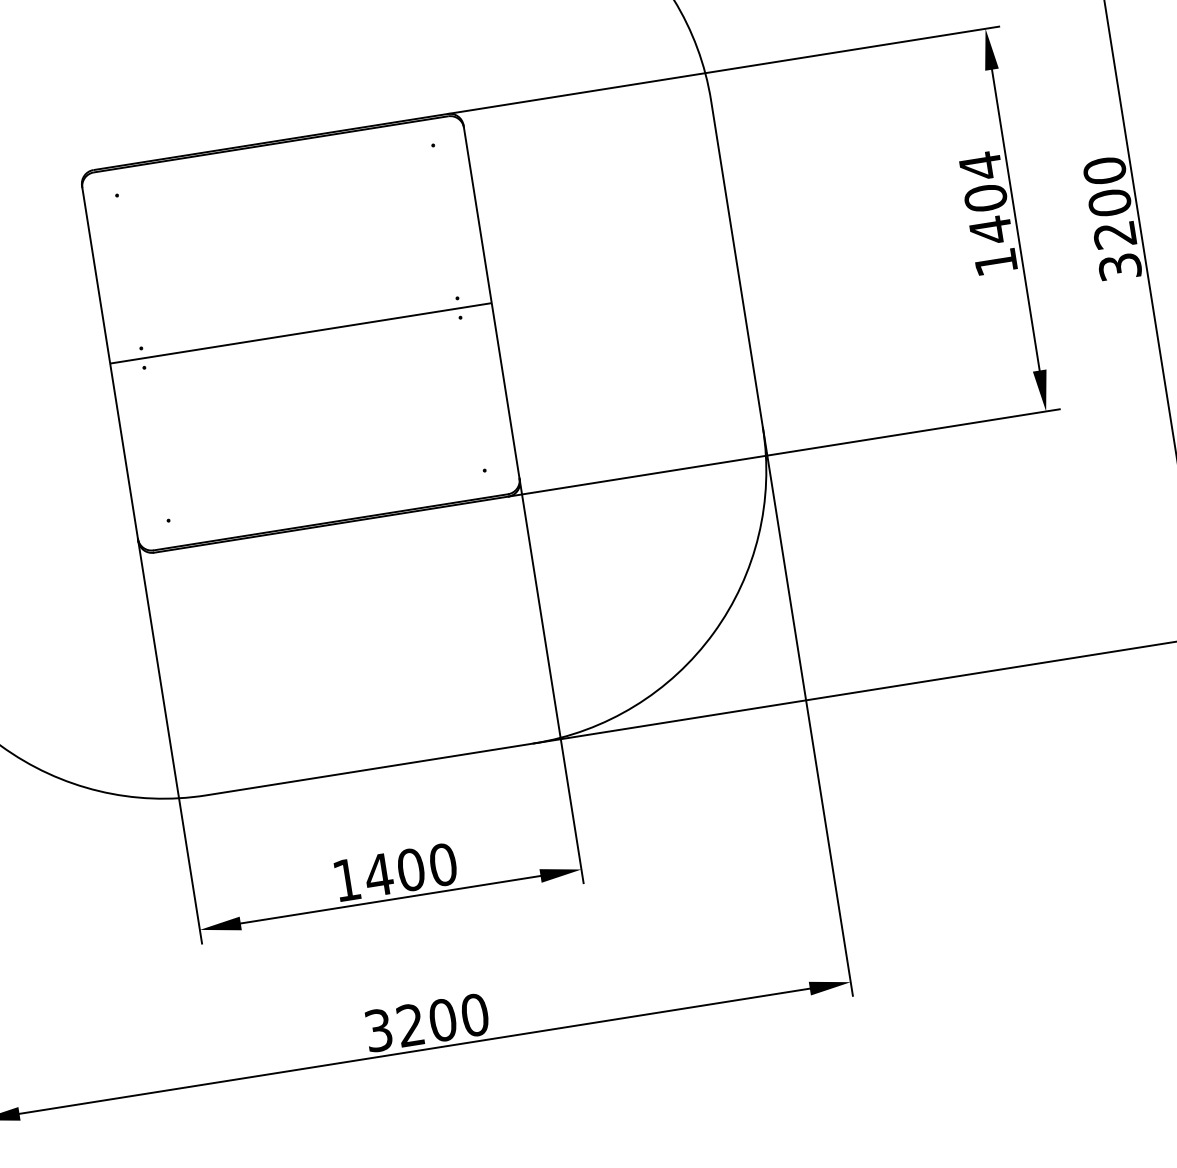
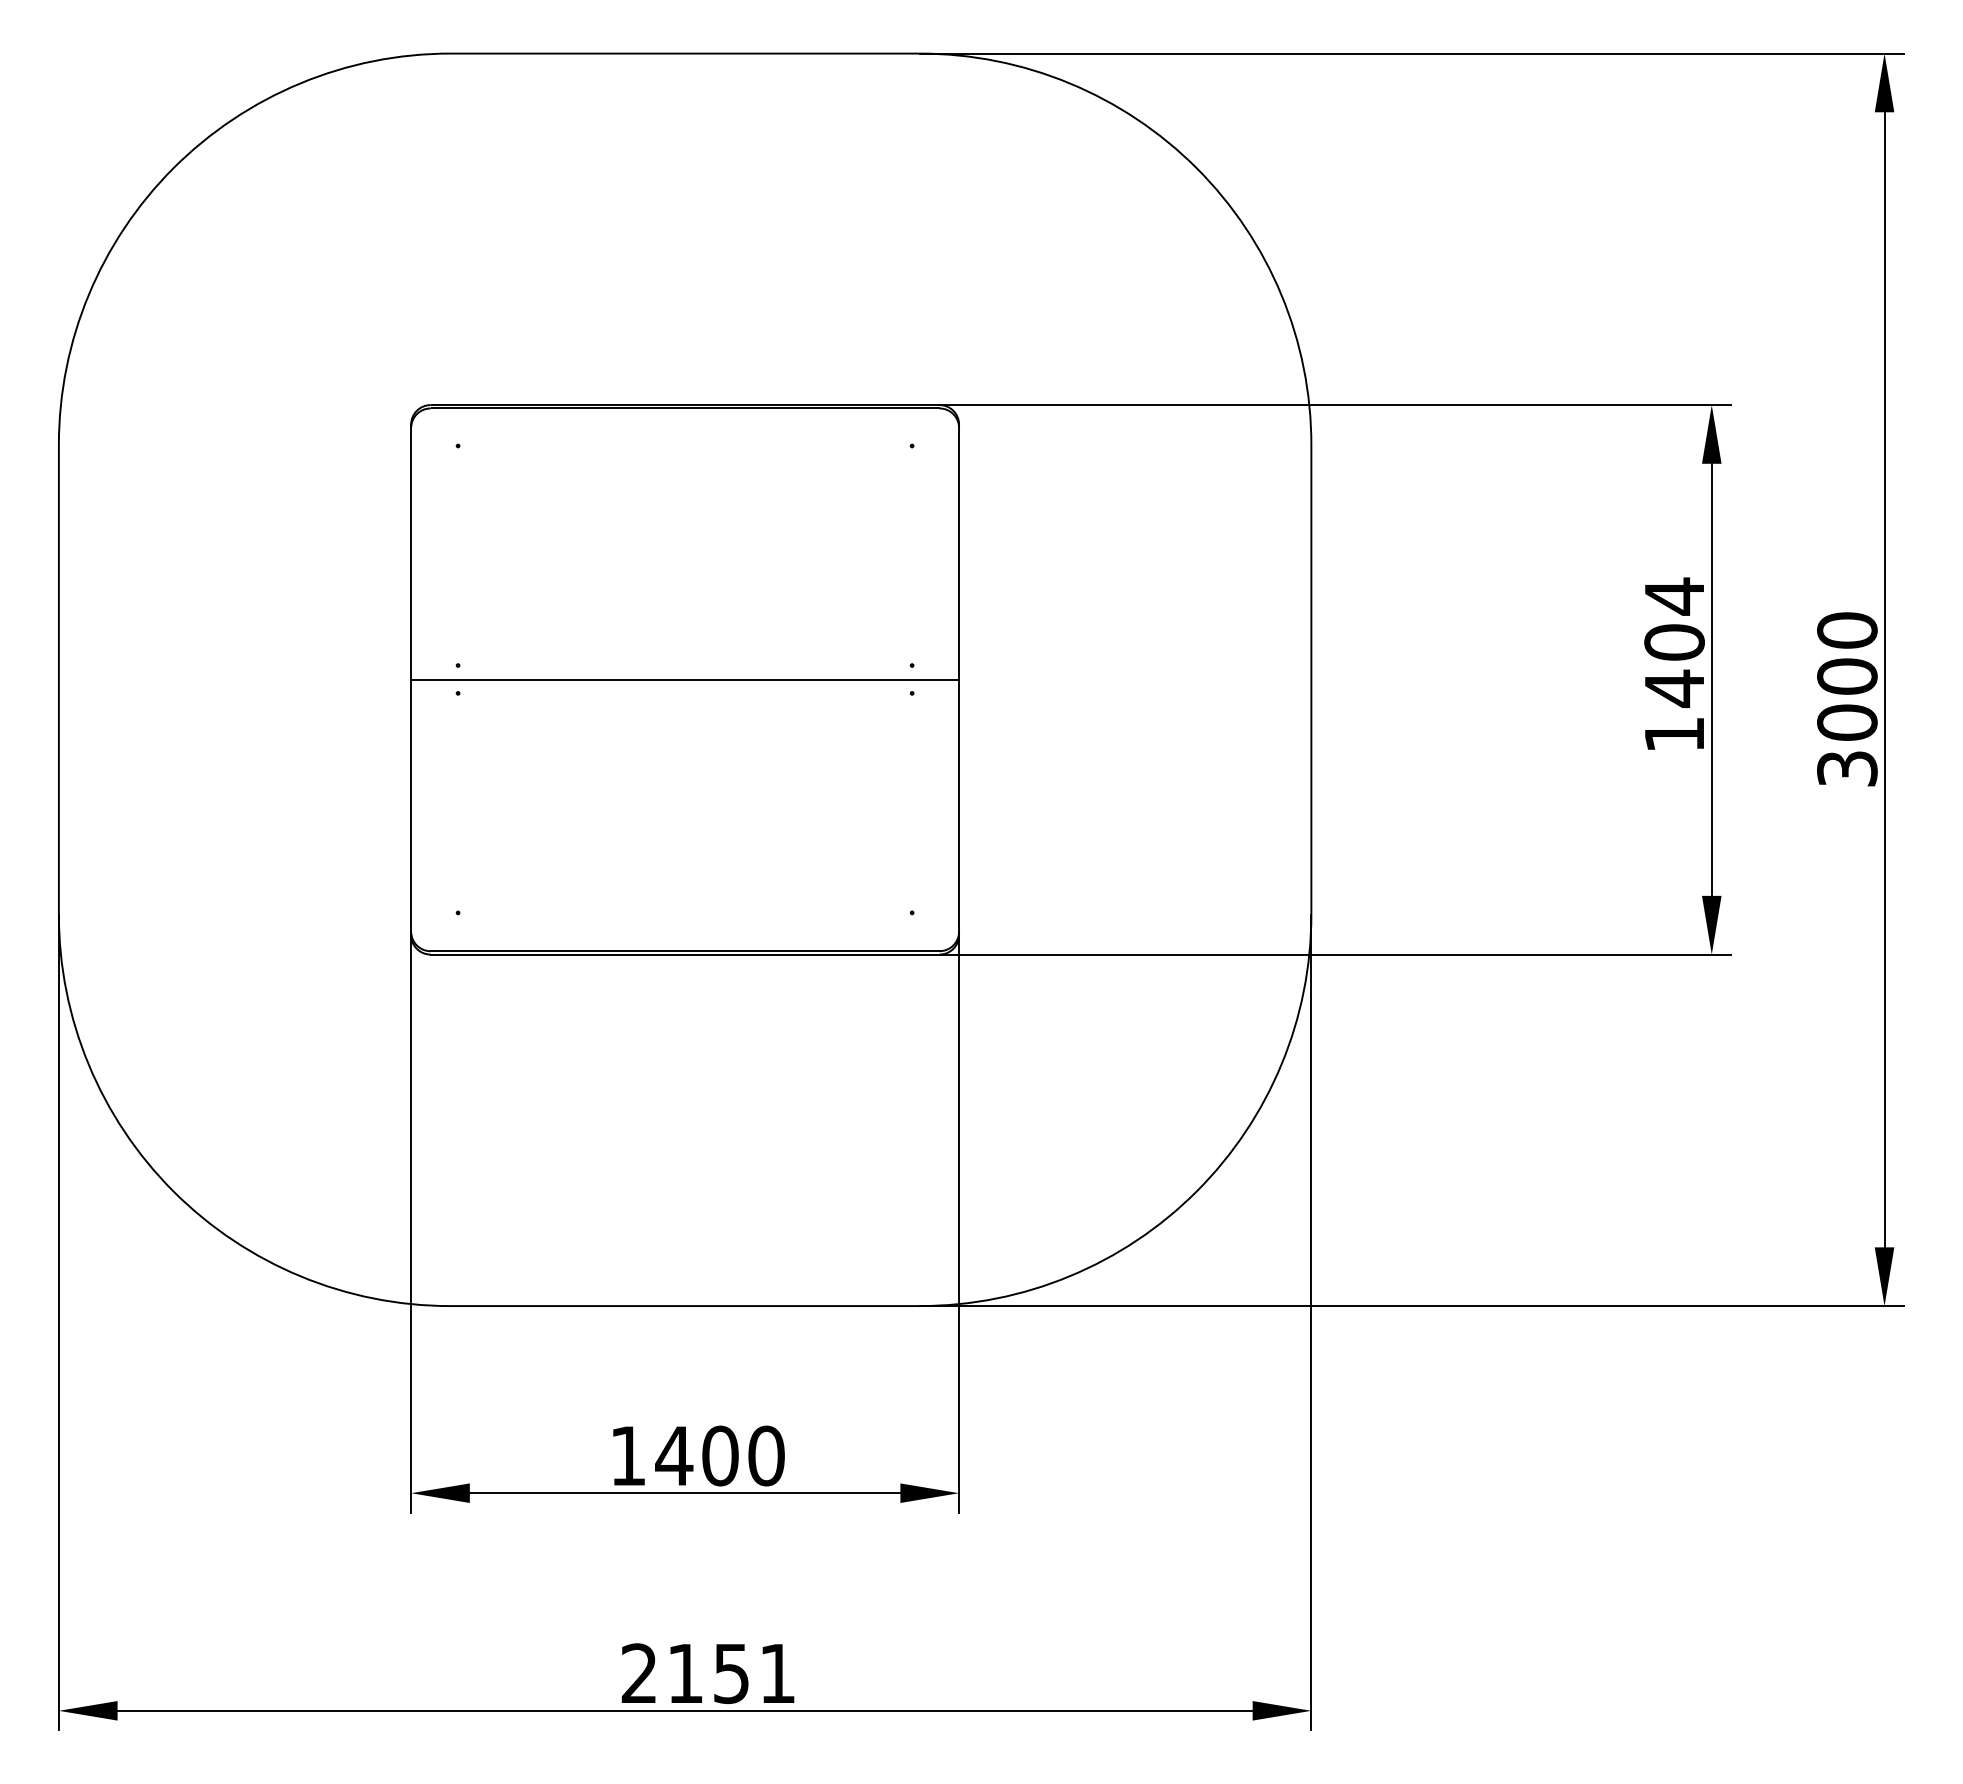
text: (1115, 234) -> (1847, 722), 3200 -> 3000
text: (426, 1022) -> (708, 1673), 3200 -> 2151

